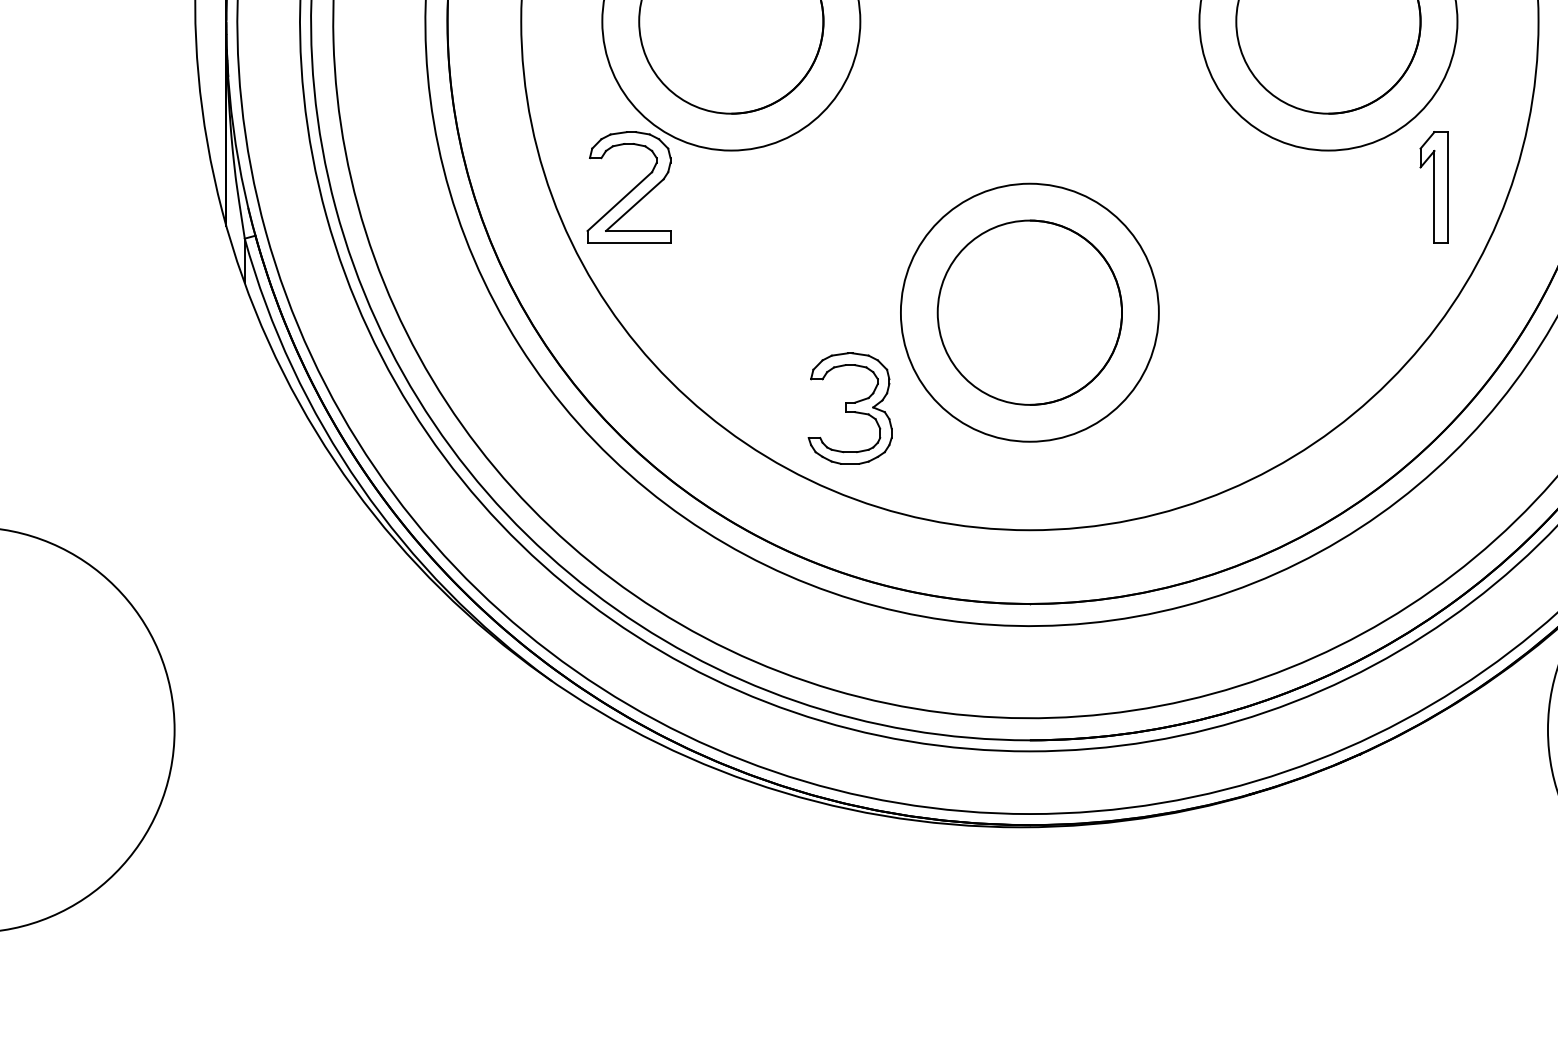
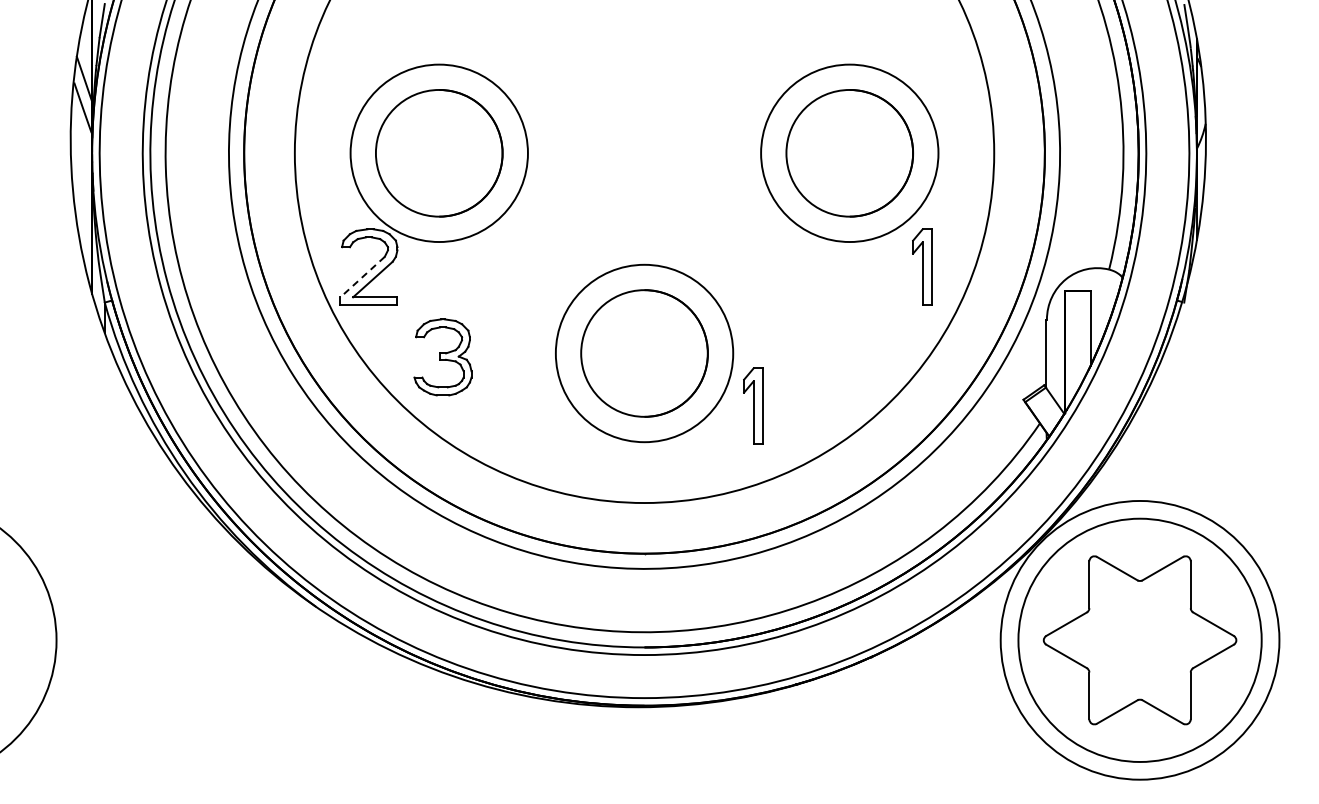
line: (619, 202) -> (362, 277), solid -> dashed
part: (1188, 388) -> (753, 405), added
part: (849, 408) -> (442, 357), moved

